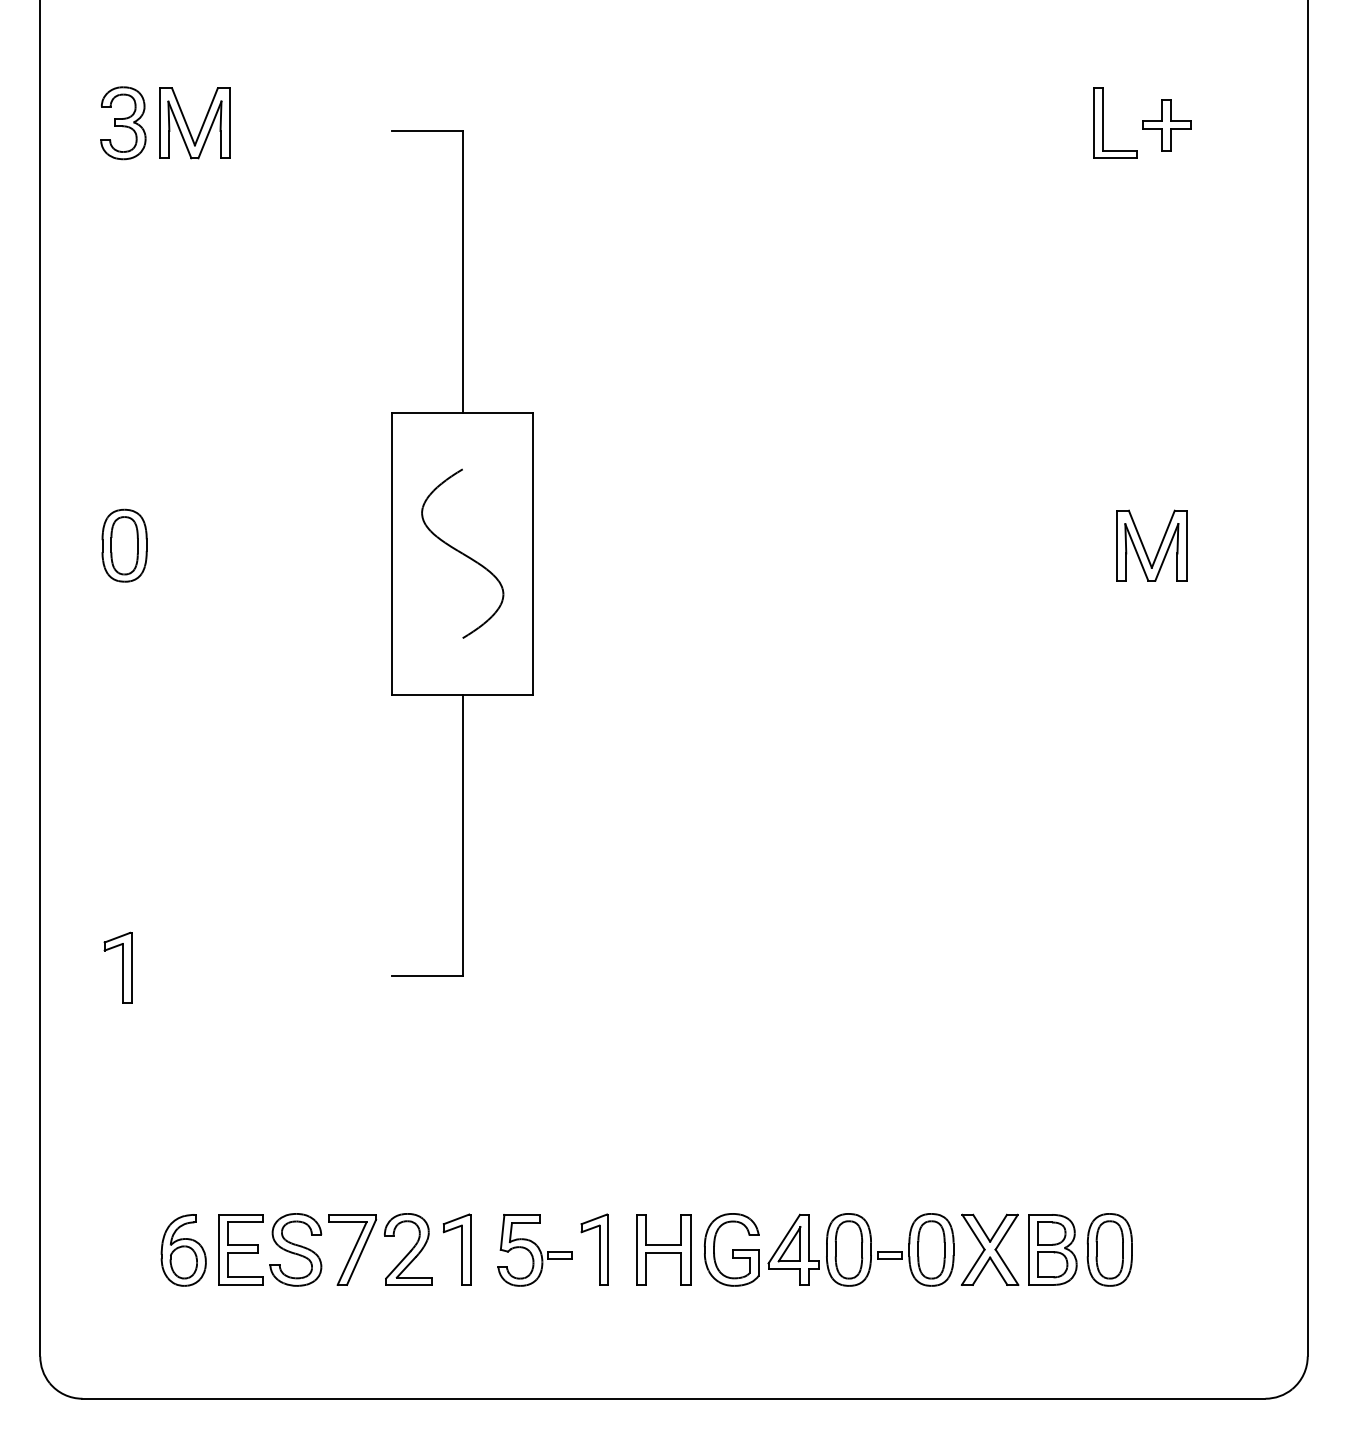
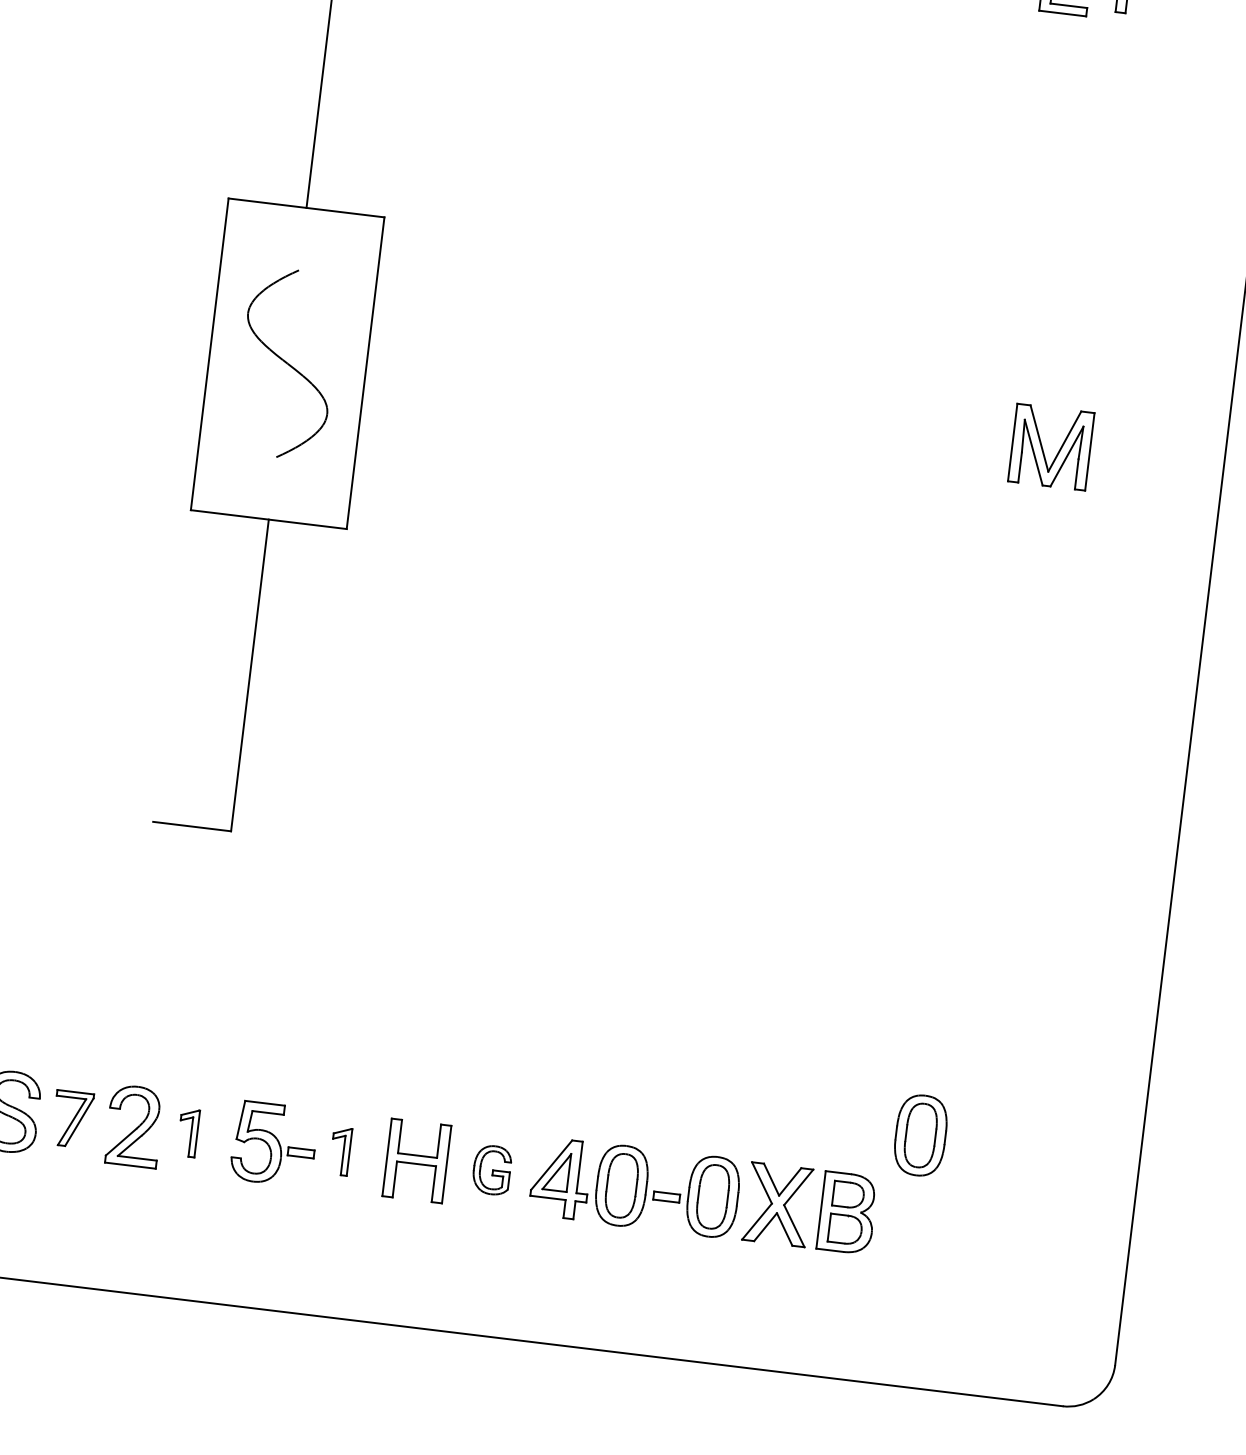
part: (352, 1249) -> (72, 1118), size x0.7
part: (456, 1249) -> (187, 1132), size x0.6
part: (594, 1249) -> (340, 1151), size x0.6
part: (731, 1249) -> (491, 1169), size x0.6
part: (1109, 1249) -> (920, 1135), moved

